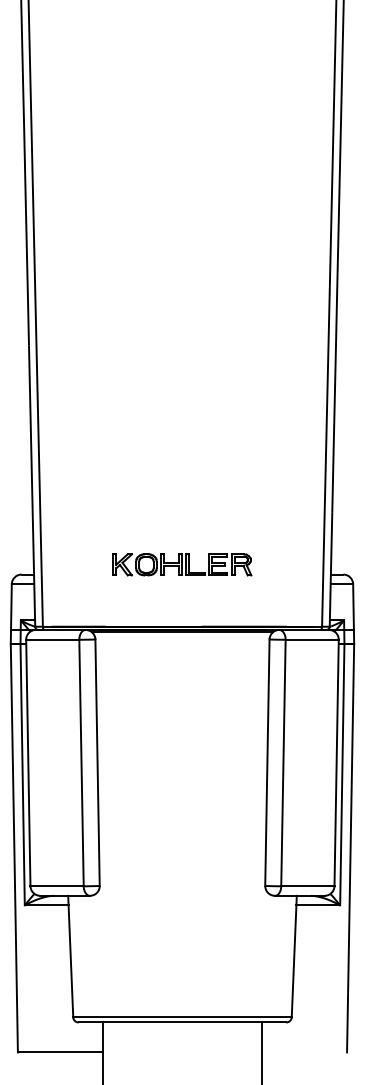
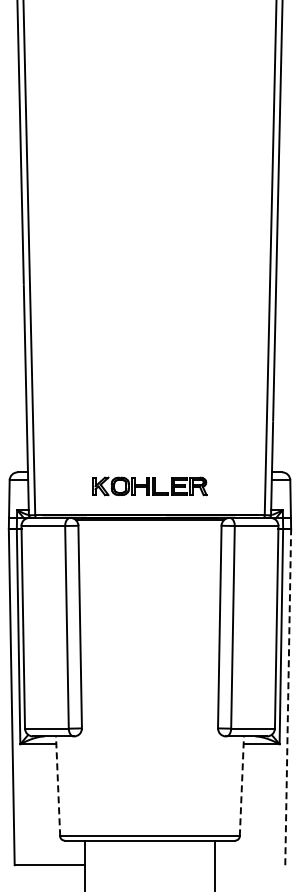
part: (181, 565) -> (149, 486), moved
line: (350, 848) -> (288, 697), solid -> dashed
line: (71, 956) -> (58, 786), solid -> dashed
line: (293, 956) -> (241, 786), solid -> dashed

